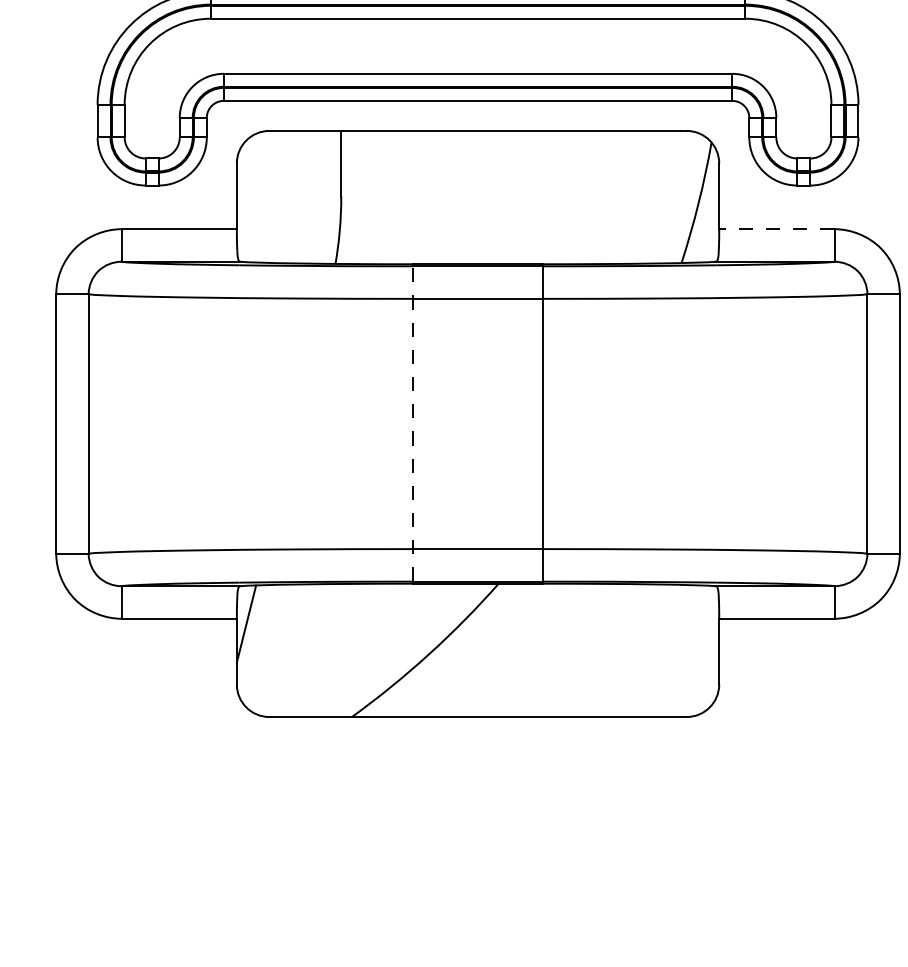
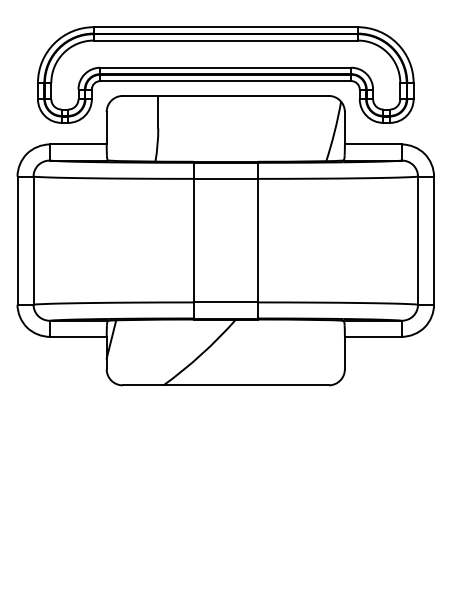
line: (775, 229) -> (372, 144), dashed -> solid
line: (412, 423) -> (193, 240), dashed -> solid

